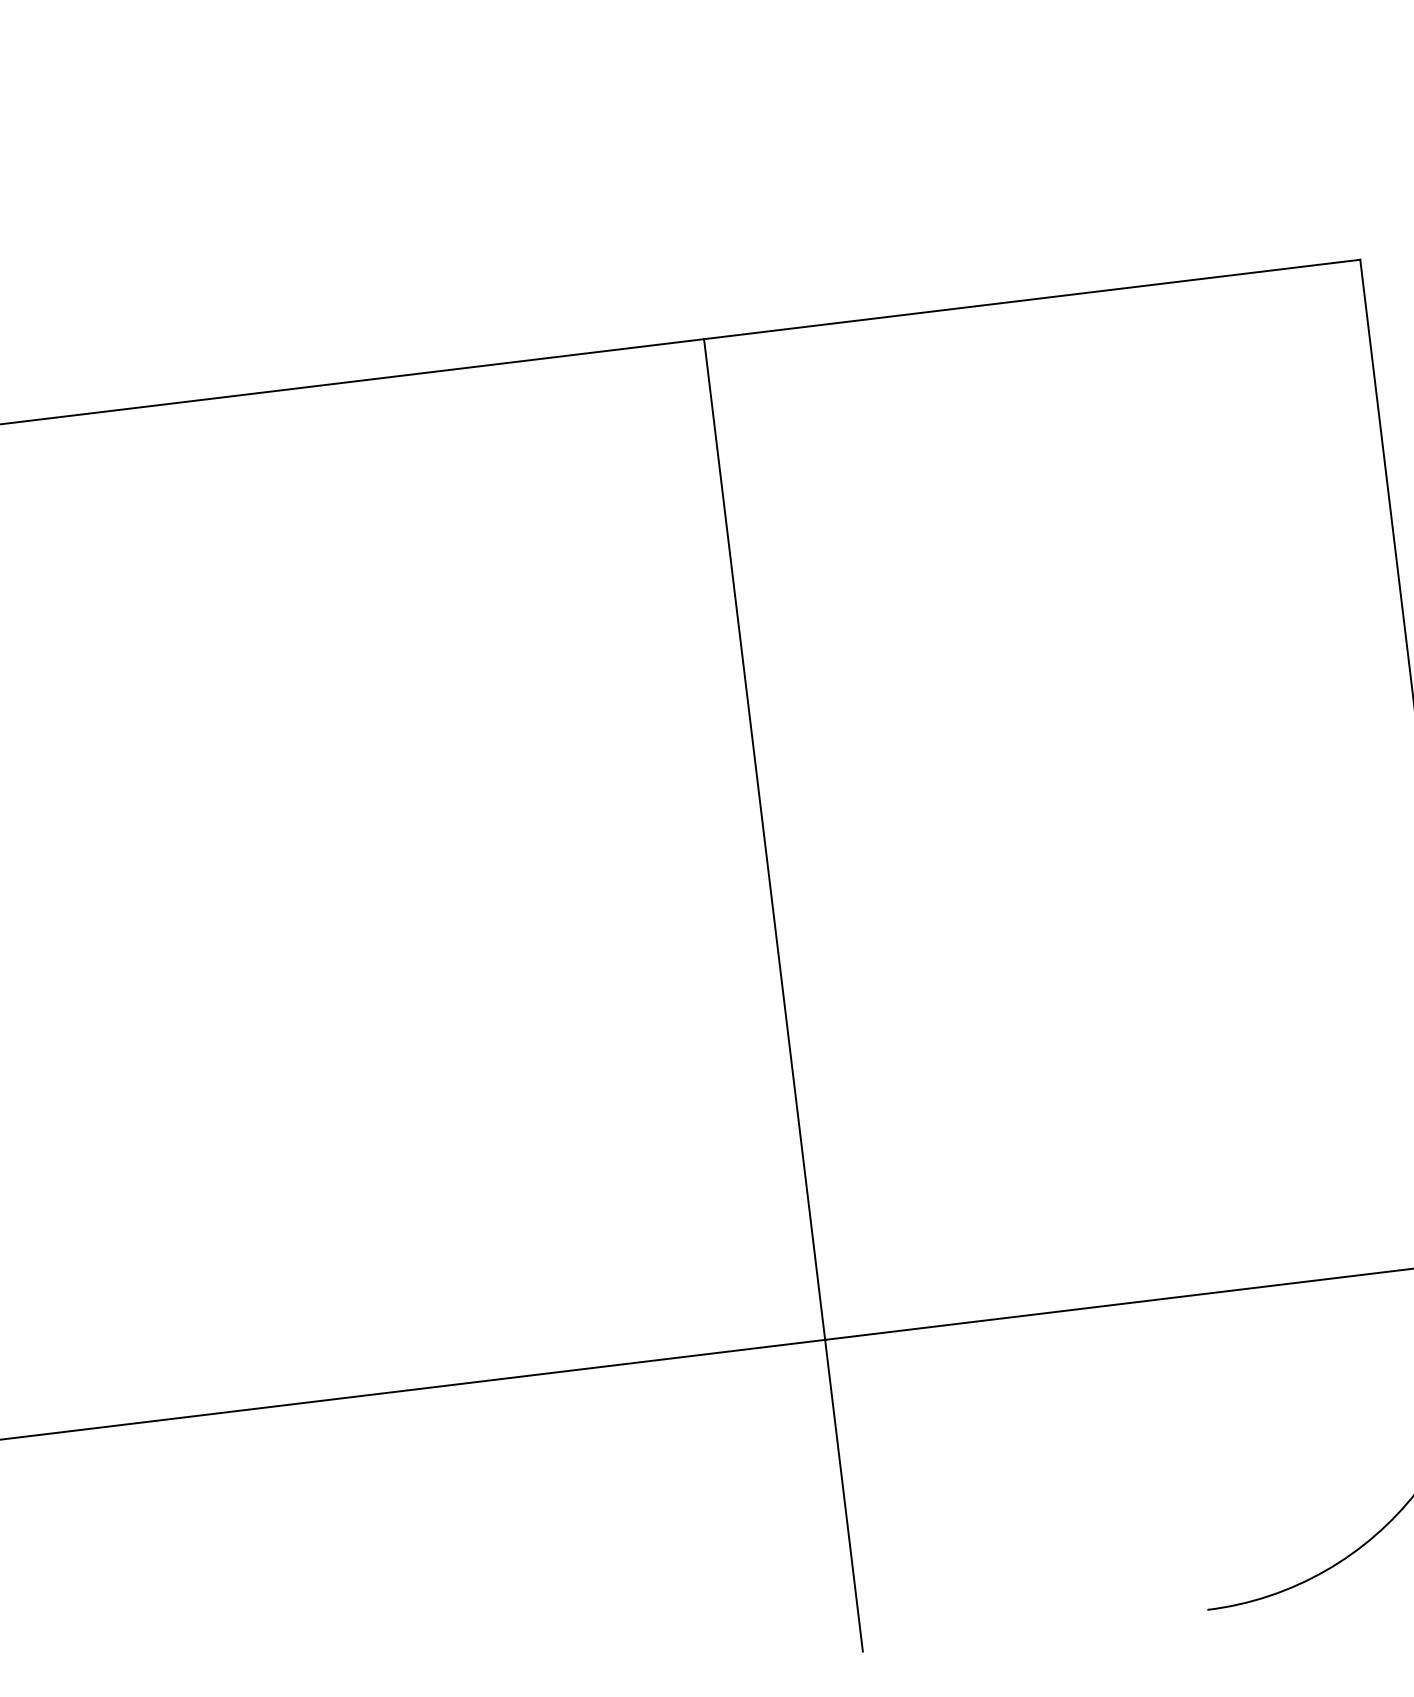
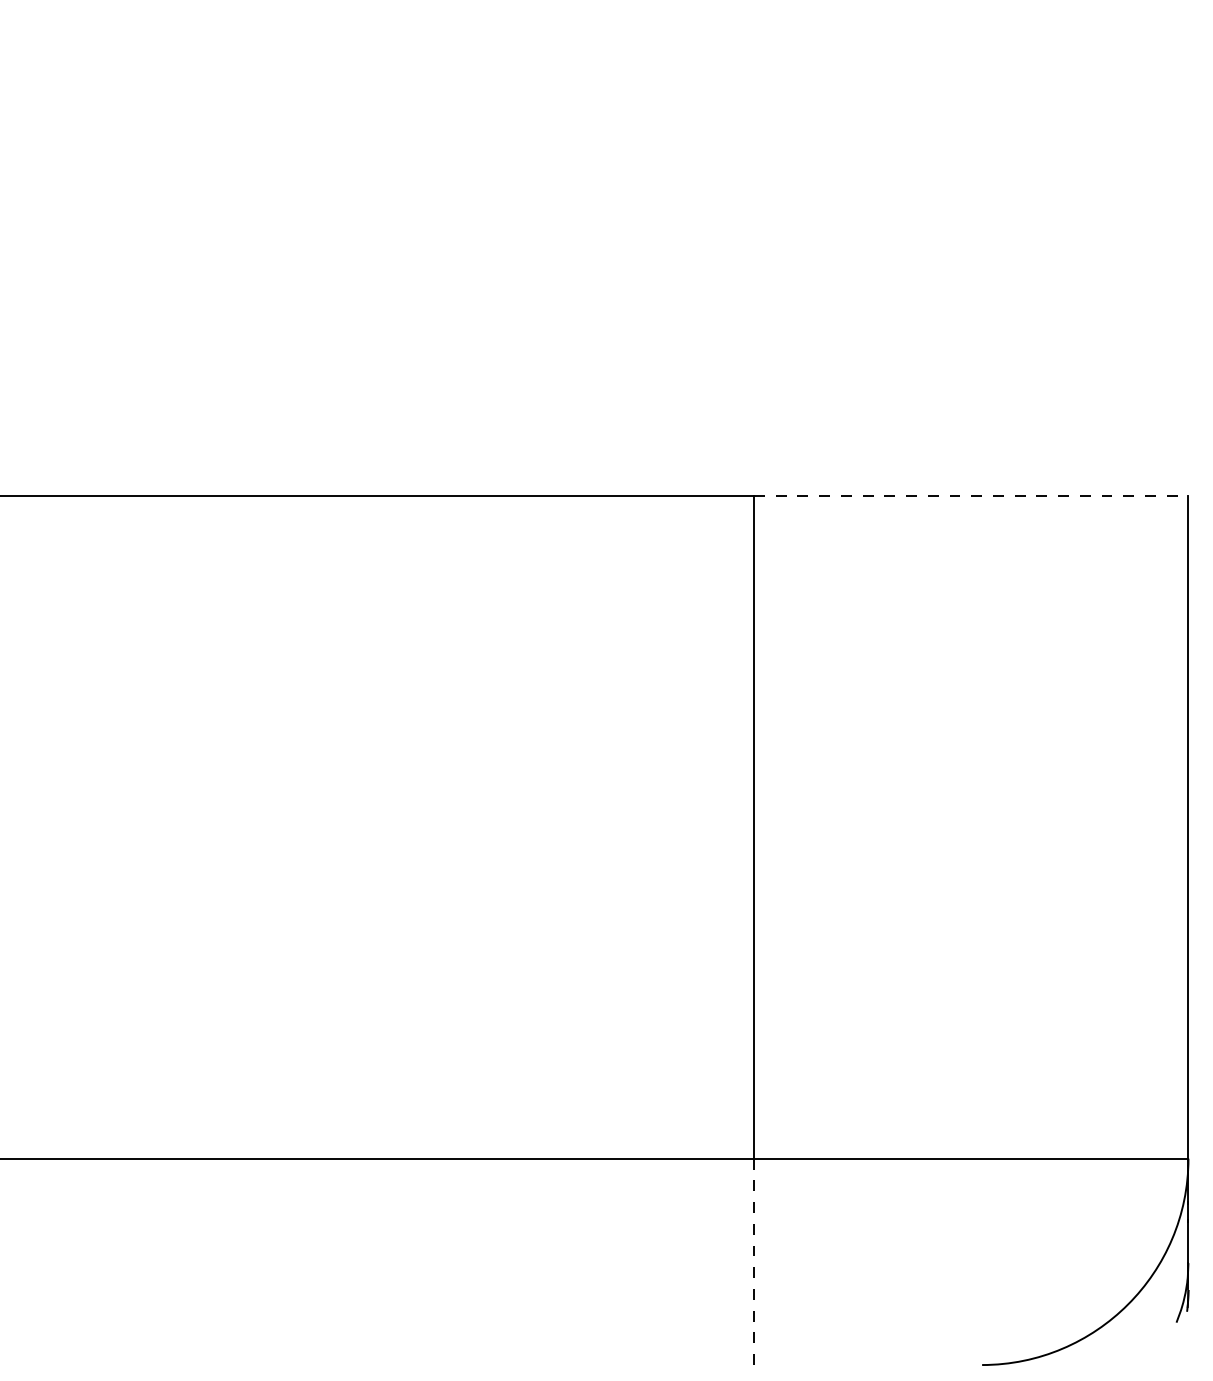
line: (1032, 299) -> (971, 496), solid -> dashed
line: (844, 1495) -> (754, 1261), solid -> dashed

